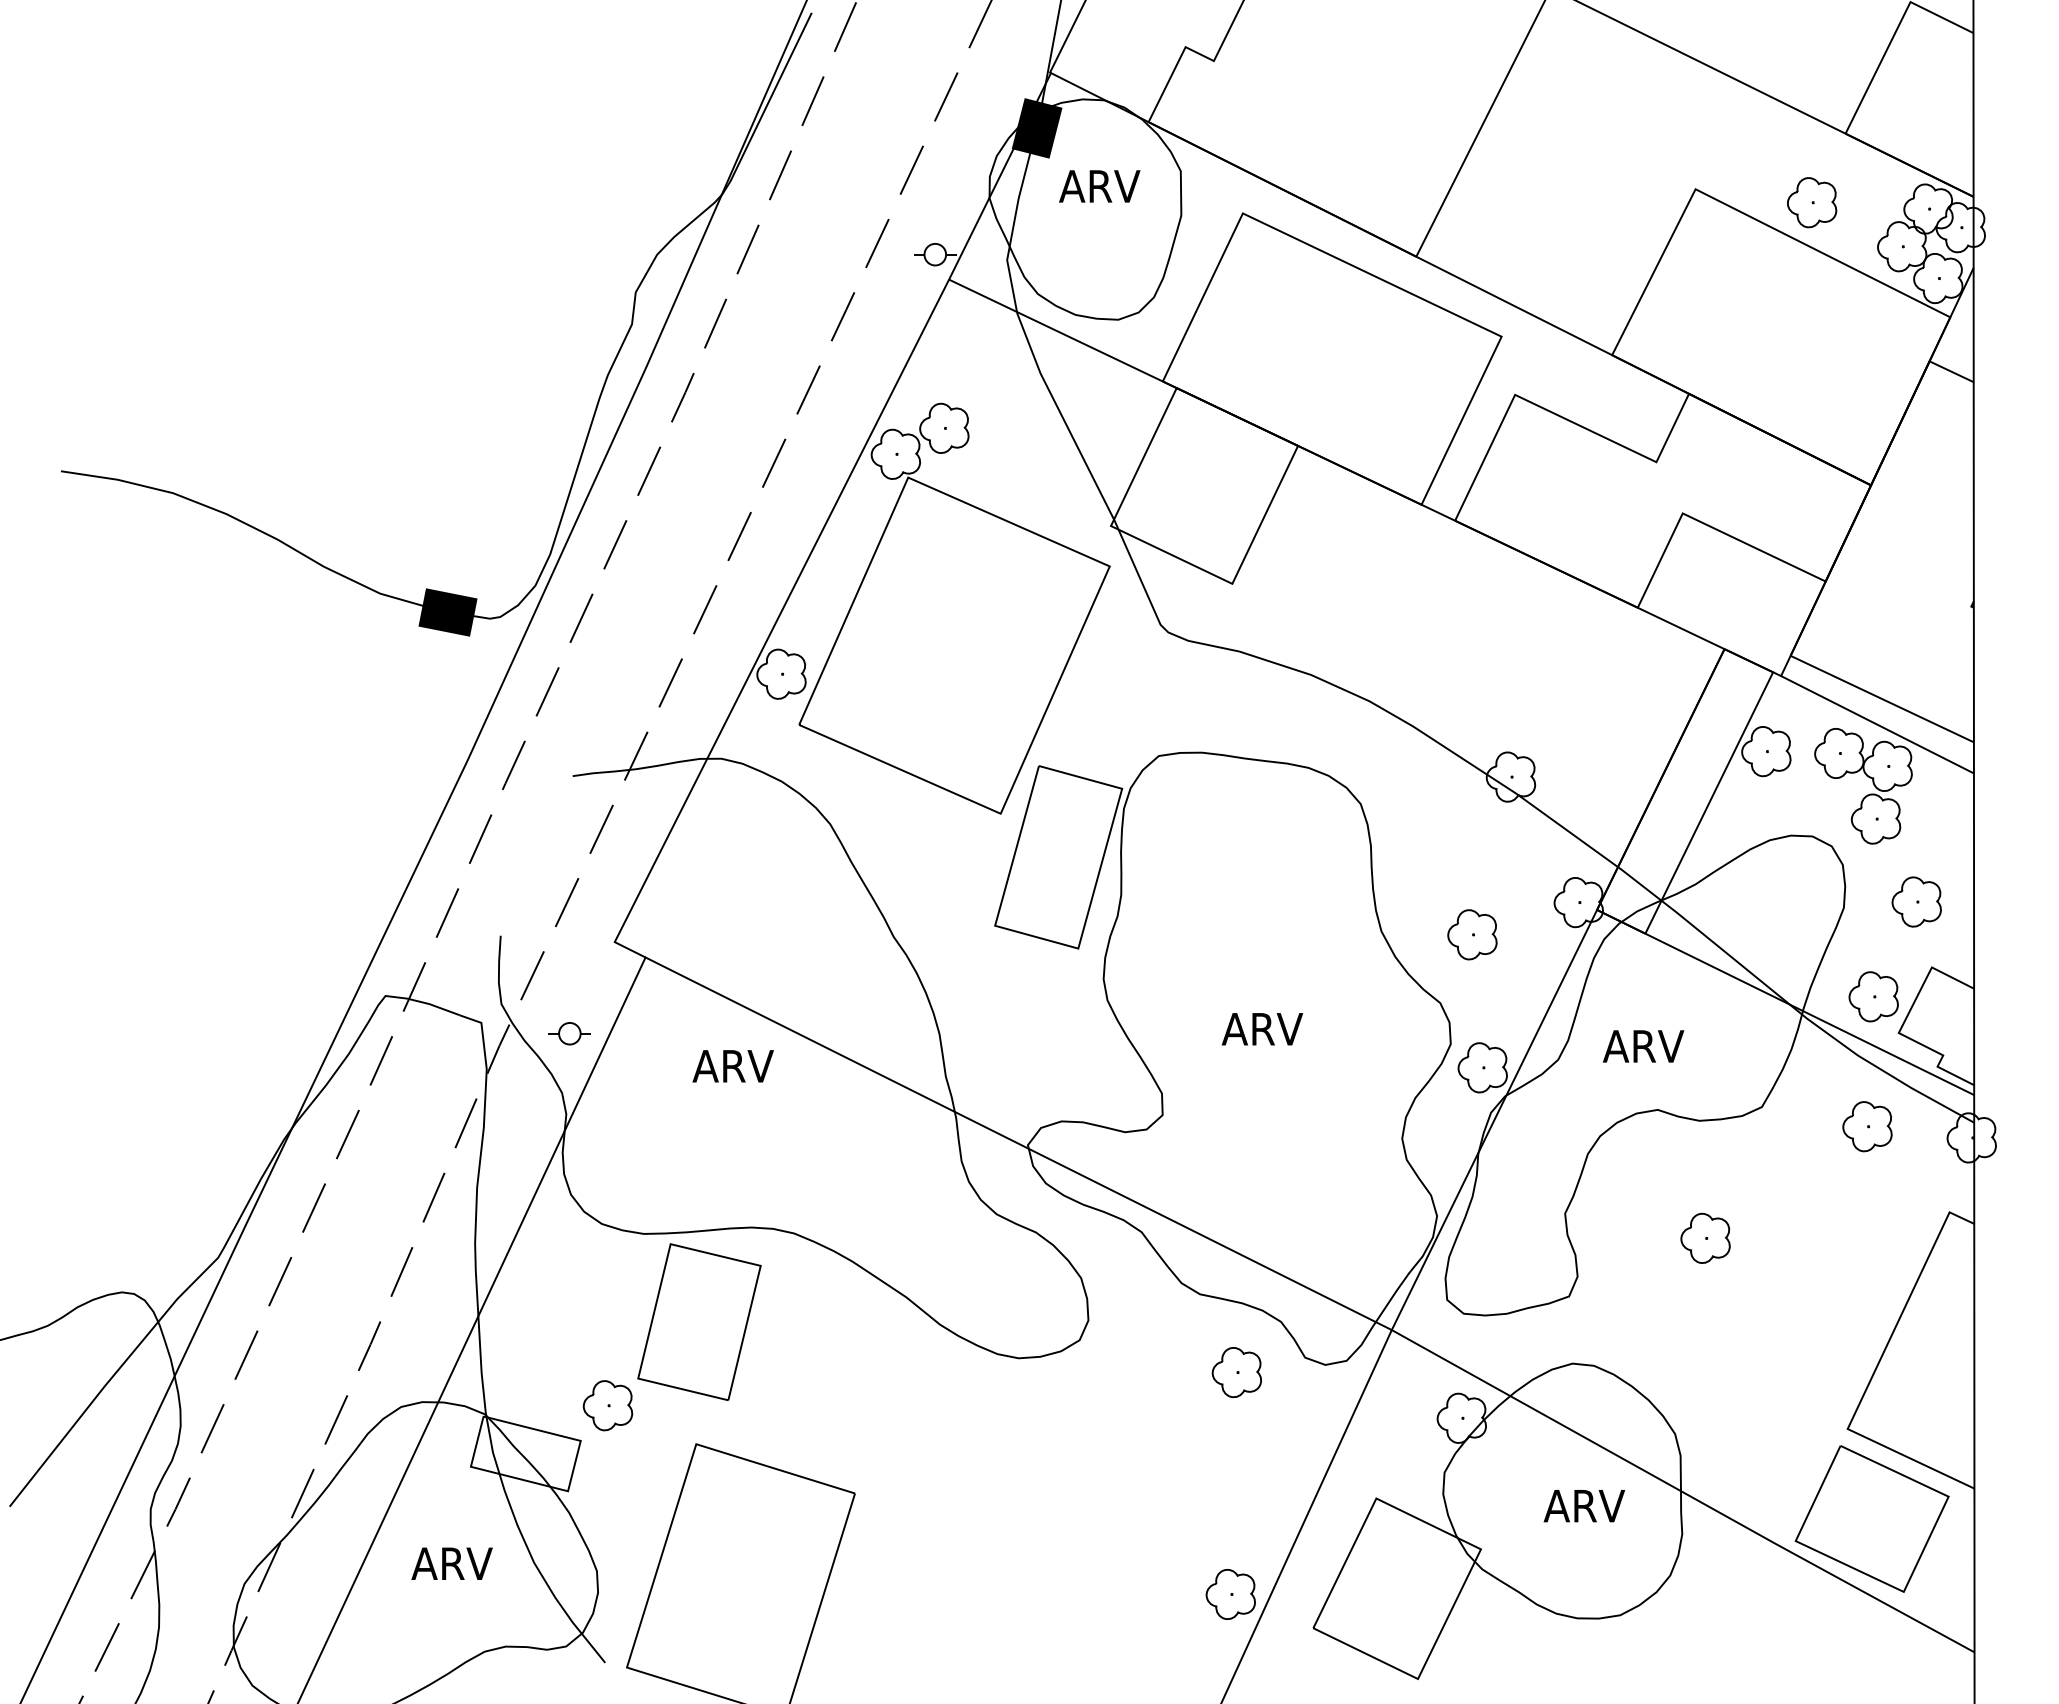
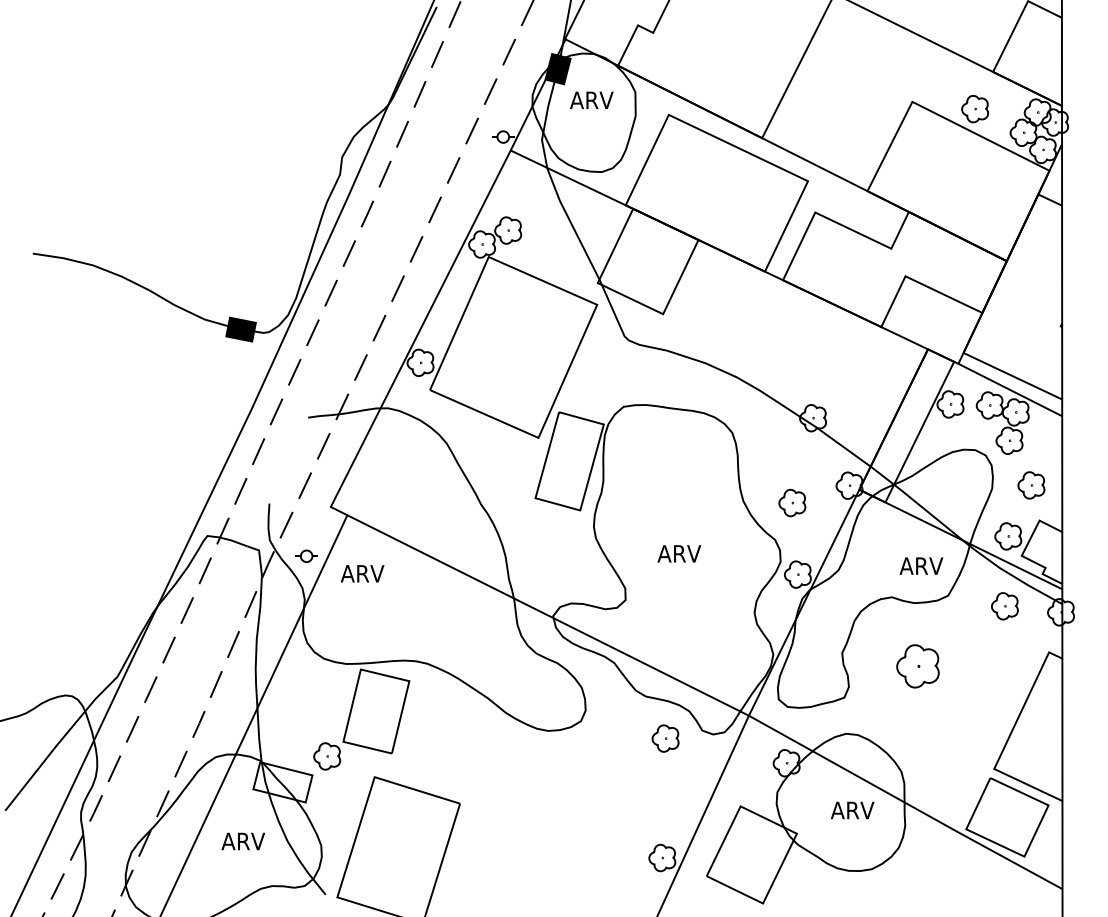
text: (1643, 1045) -> (921, 565), moved
text: (733, 1065) -> (362, 573), moved
part: (1705, 1238) -> (917, 666), size x1.6

